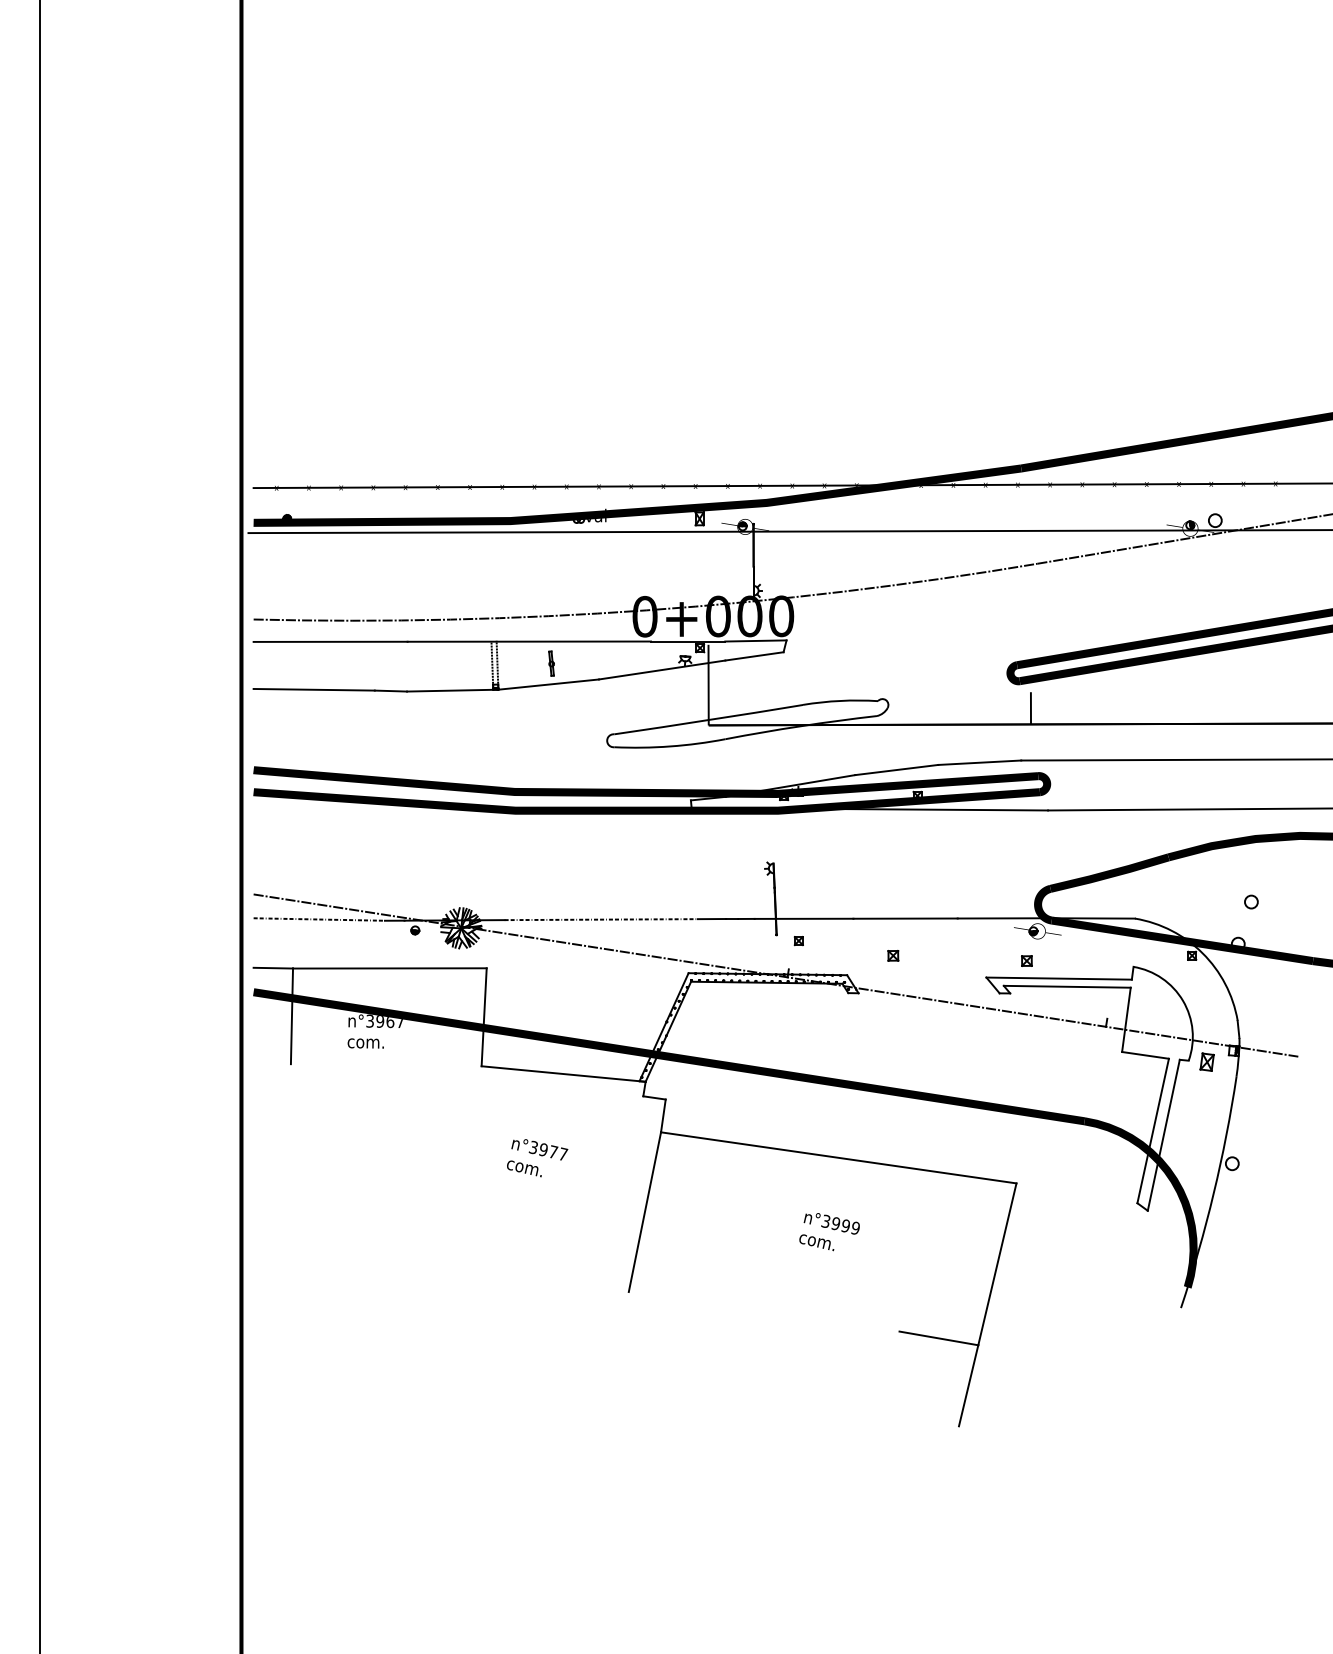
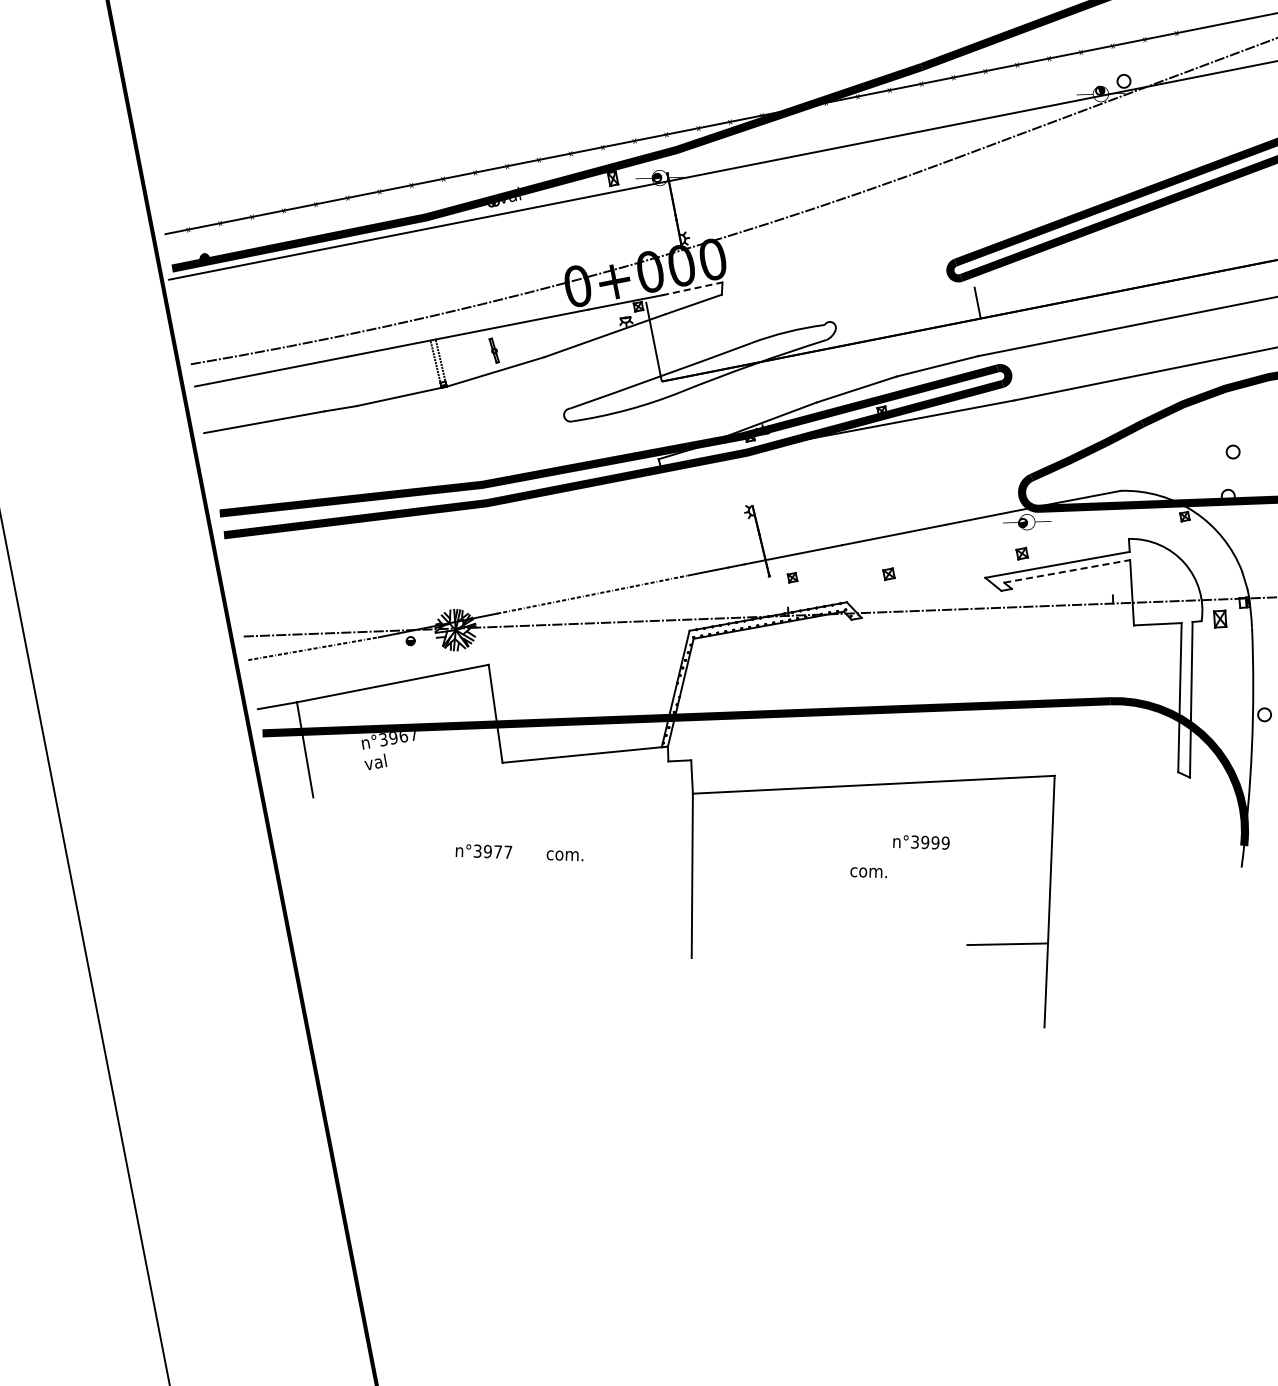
line: (755, 640) -> (691, 288), solid -> dashed
line: (1067, 986) -> (1067, 571), solid -> dashed
text: (365, 1041) -> (382, 760), com. -> val
text: (539, 1149) -> (483, 851), moved
text: (831, 1223) -> (920, 843), moved

